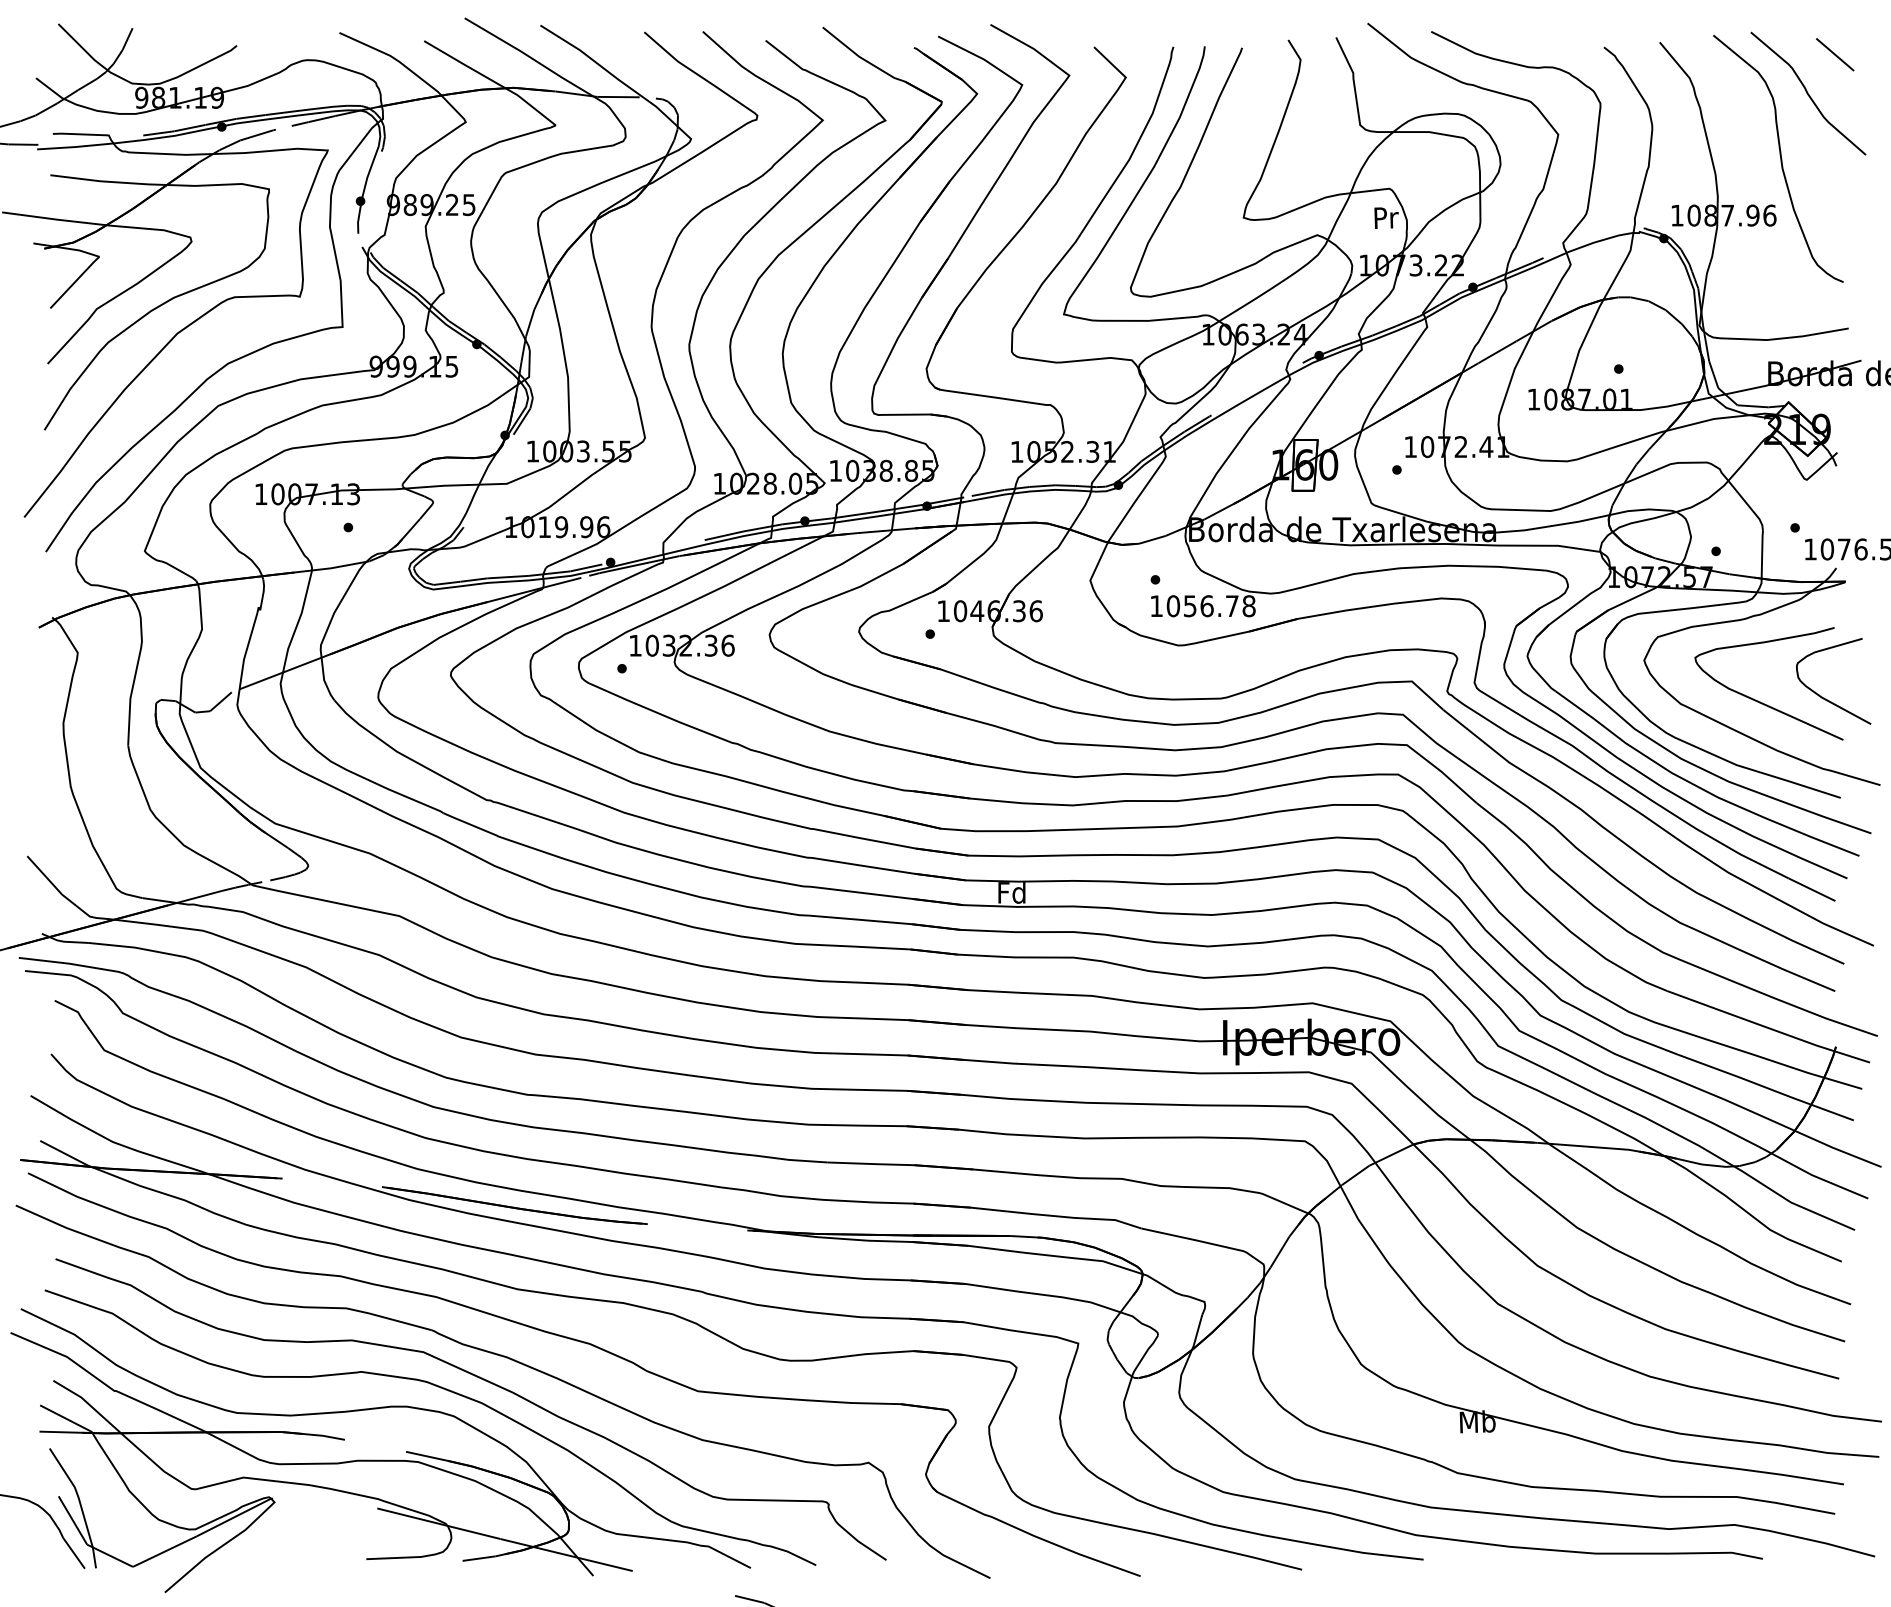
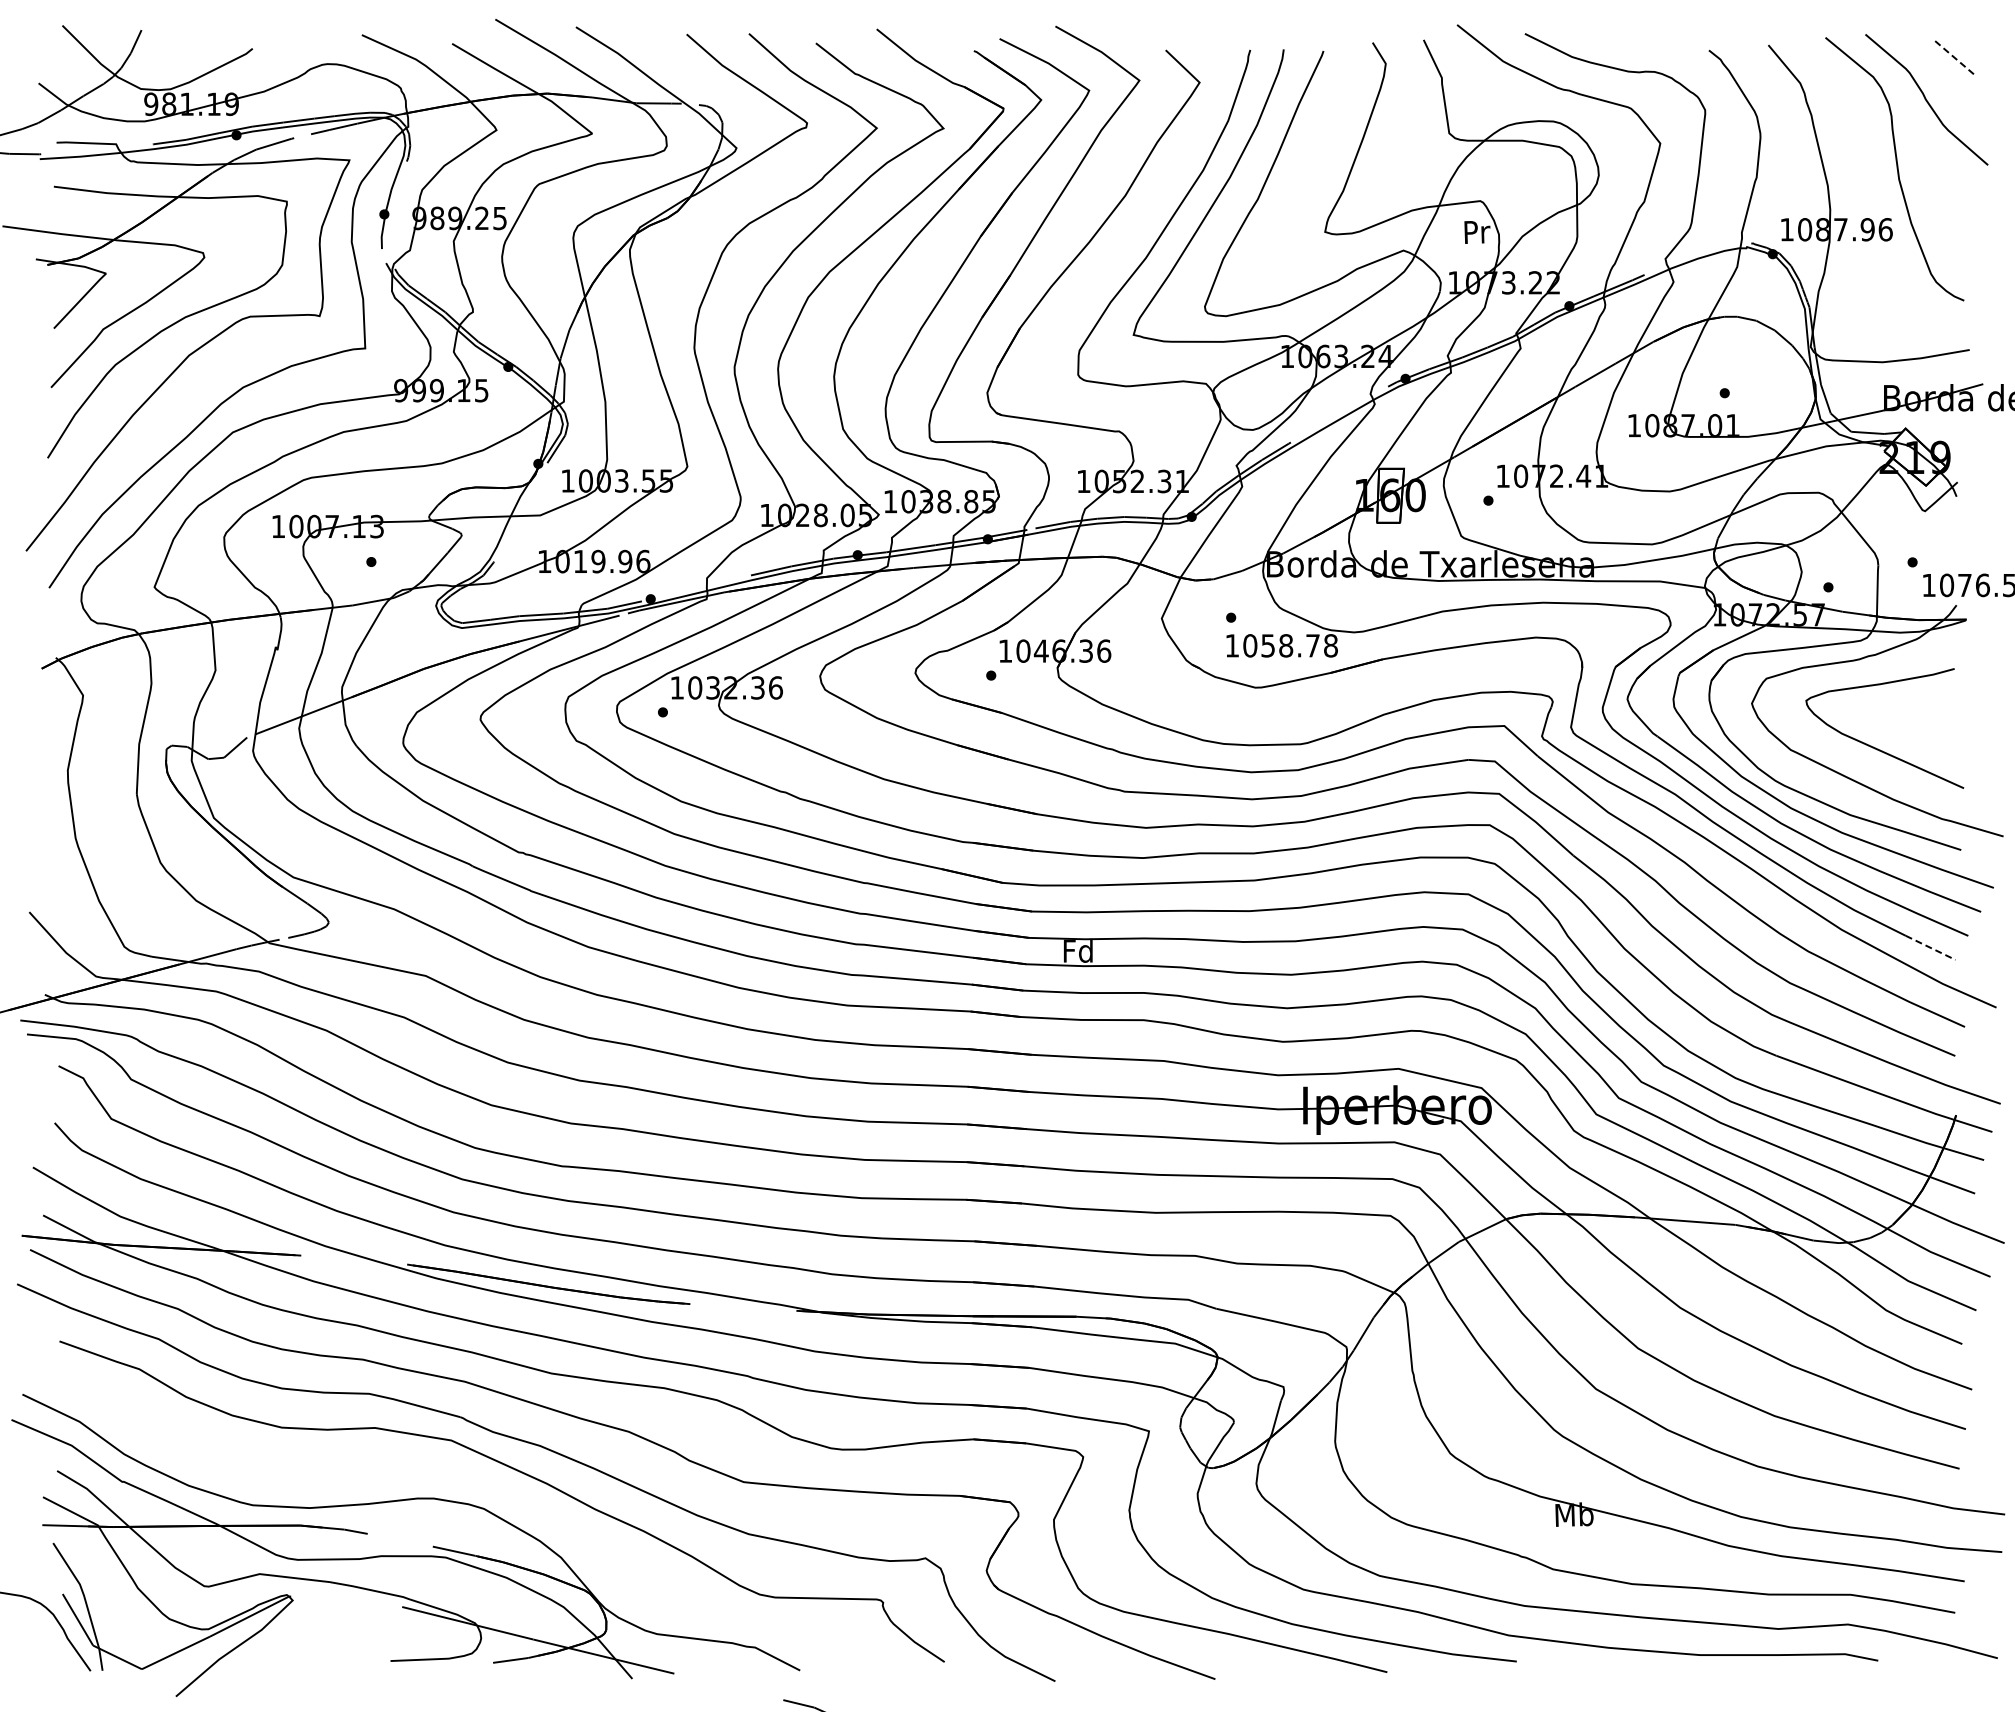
line: (1835, 54) -> (1955, 58), solid -> dashed
text: (1207, 605) -> (1286, 645), 1056.78 -> 1058.78
curve: (1825, 697) -> (1944, 743), removed
line: (1811, 889) -> (1930, 947), solid -> dashed
curve: (446, 1390) -> (475, 1481), removed

